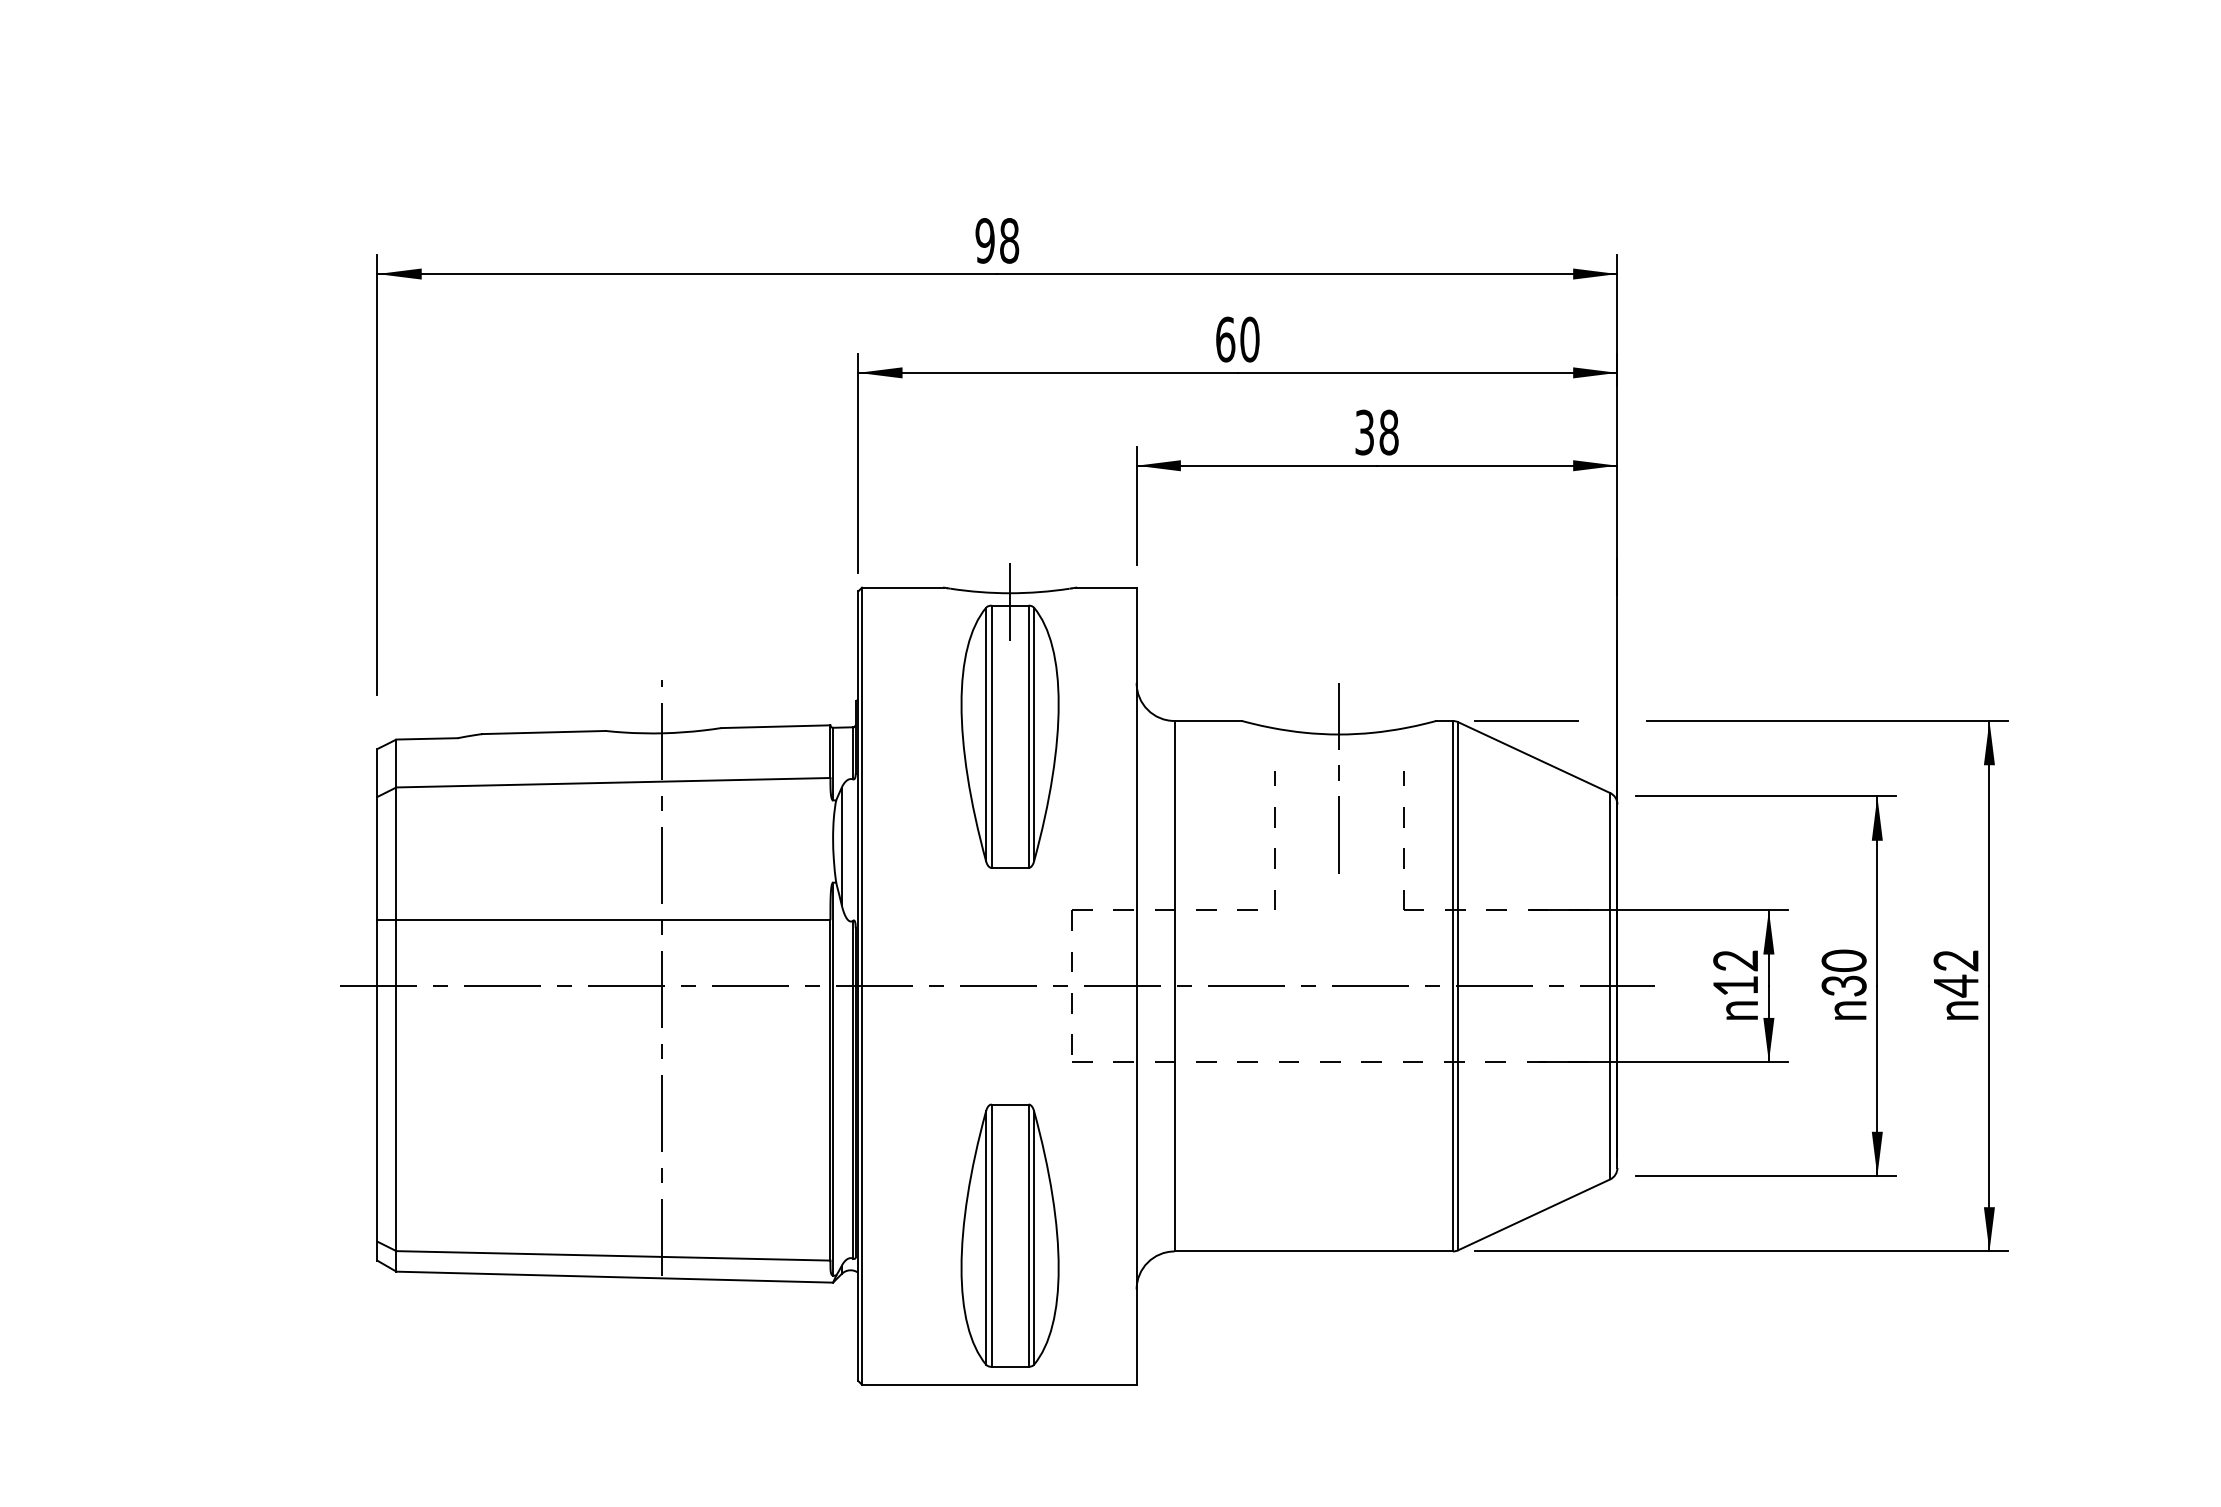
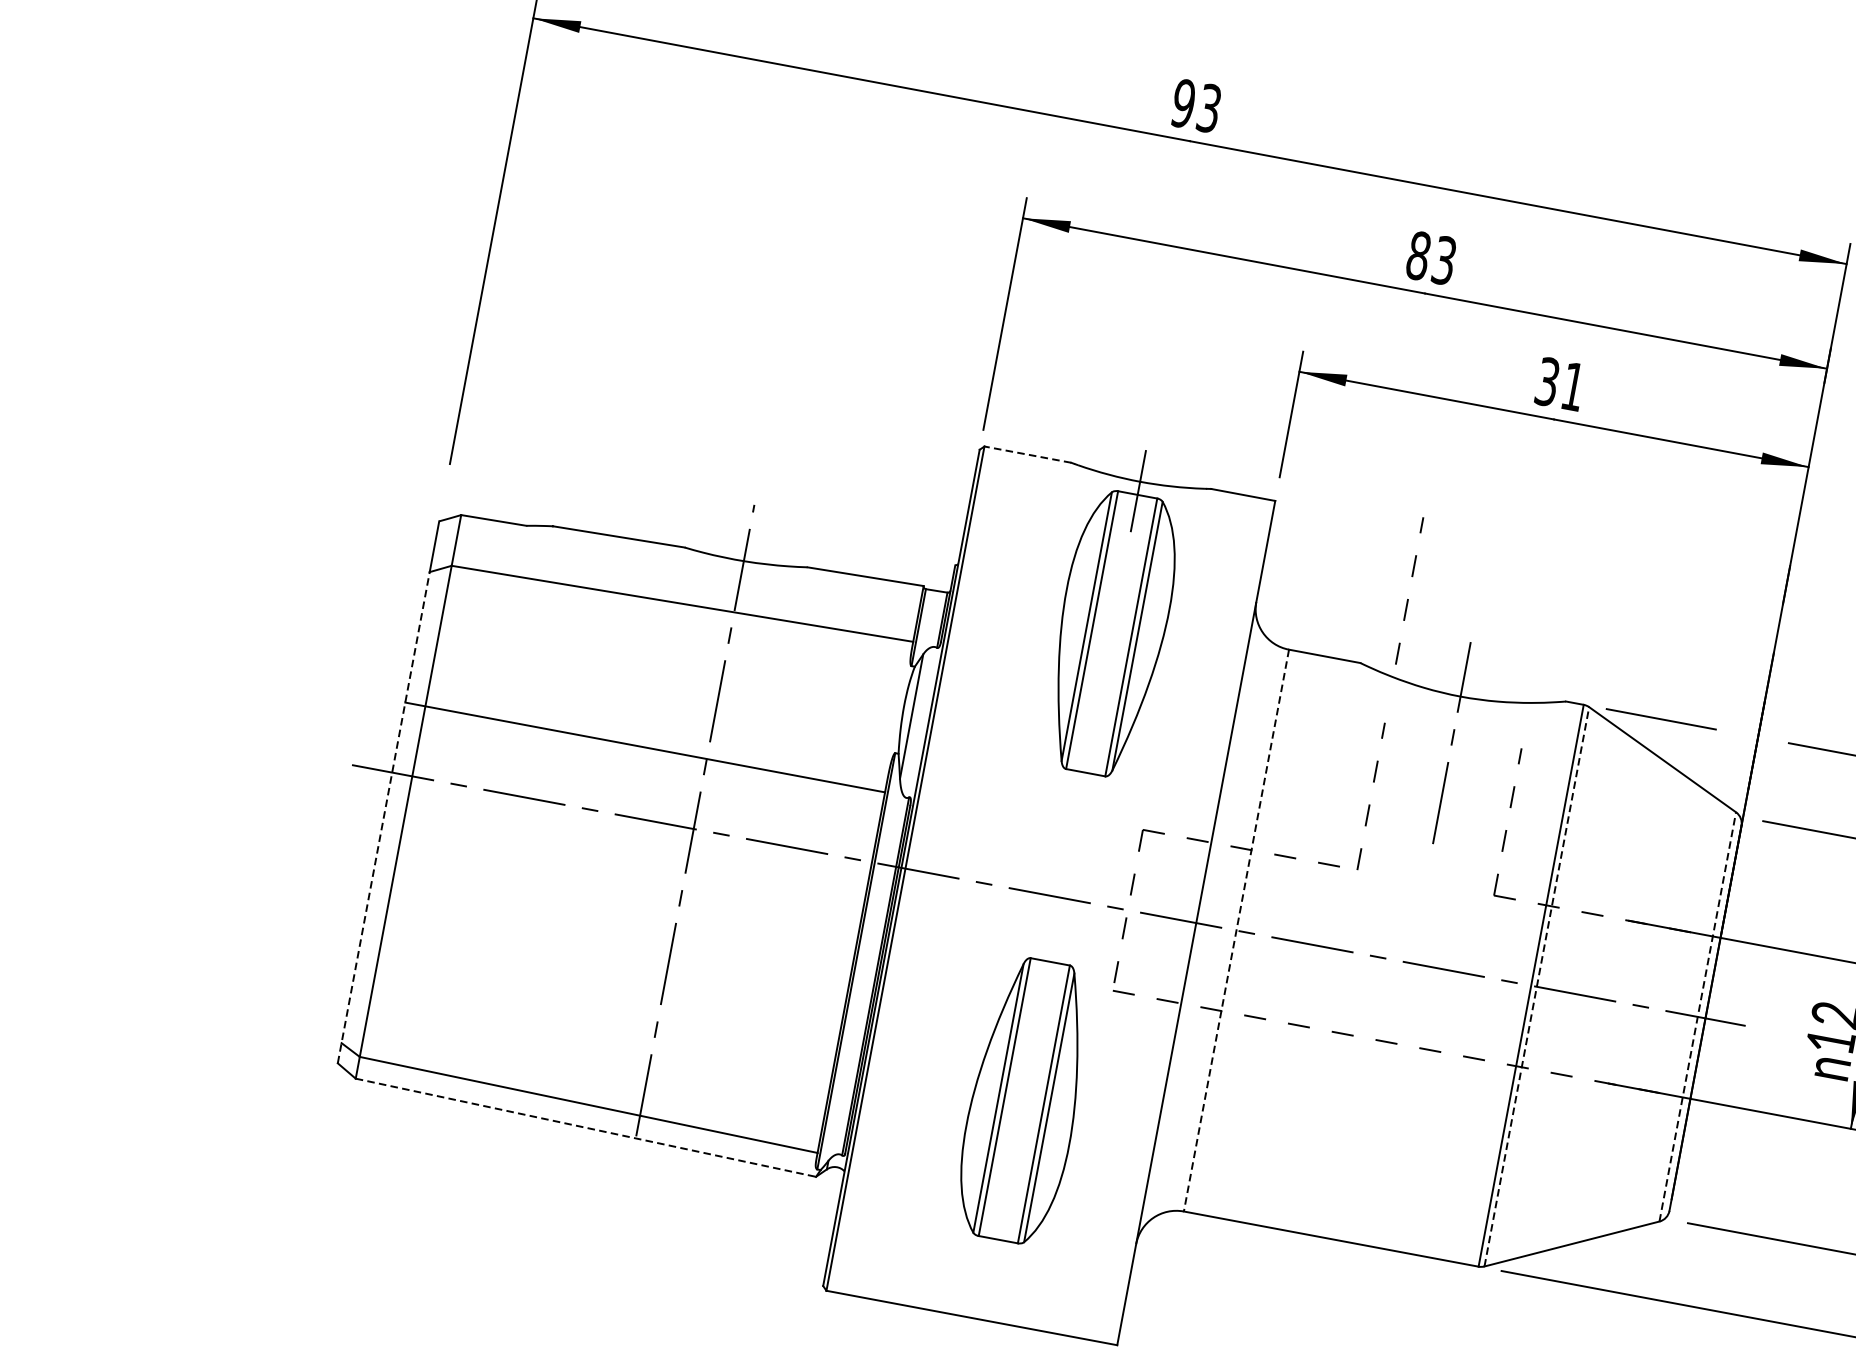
text: (1009, 240) -> (1209, 108), 98 -> 93
text: (1237, 339) -> (1431, 258), 60 -> 83
text: (1388, 432) -> (1572, 386), 38 -> 31
line: (903, 587) -> (1028, 454), solid -> dashed
line: (1274, 654) -> (1408, 599), added
line: (1458, 985) -> (1537, 986), solid -> dashed
line: (1610, 985) -> (1698, 1016), solid -> dashed
line: (1174, 986) -> (1236, 930), solid -> dashed
line: (377, 1028) -> (383, 817), solid -> dashed
part: (1009, 1235) -> (1023, 1100), moved
line: (615, 1277) -> (586, 1128), solid -> dashed

